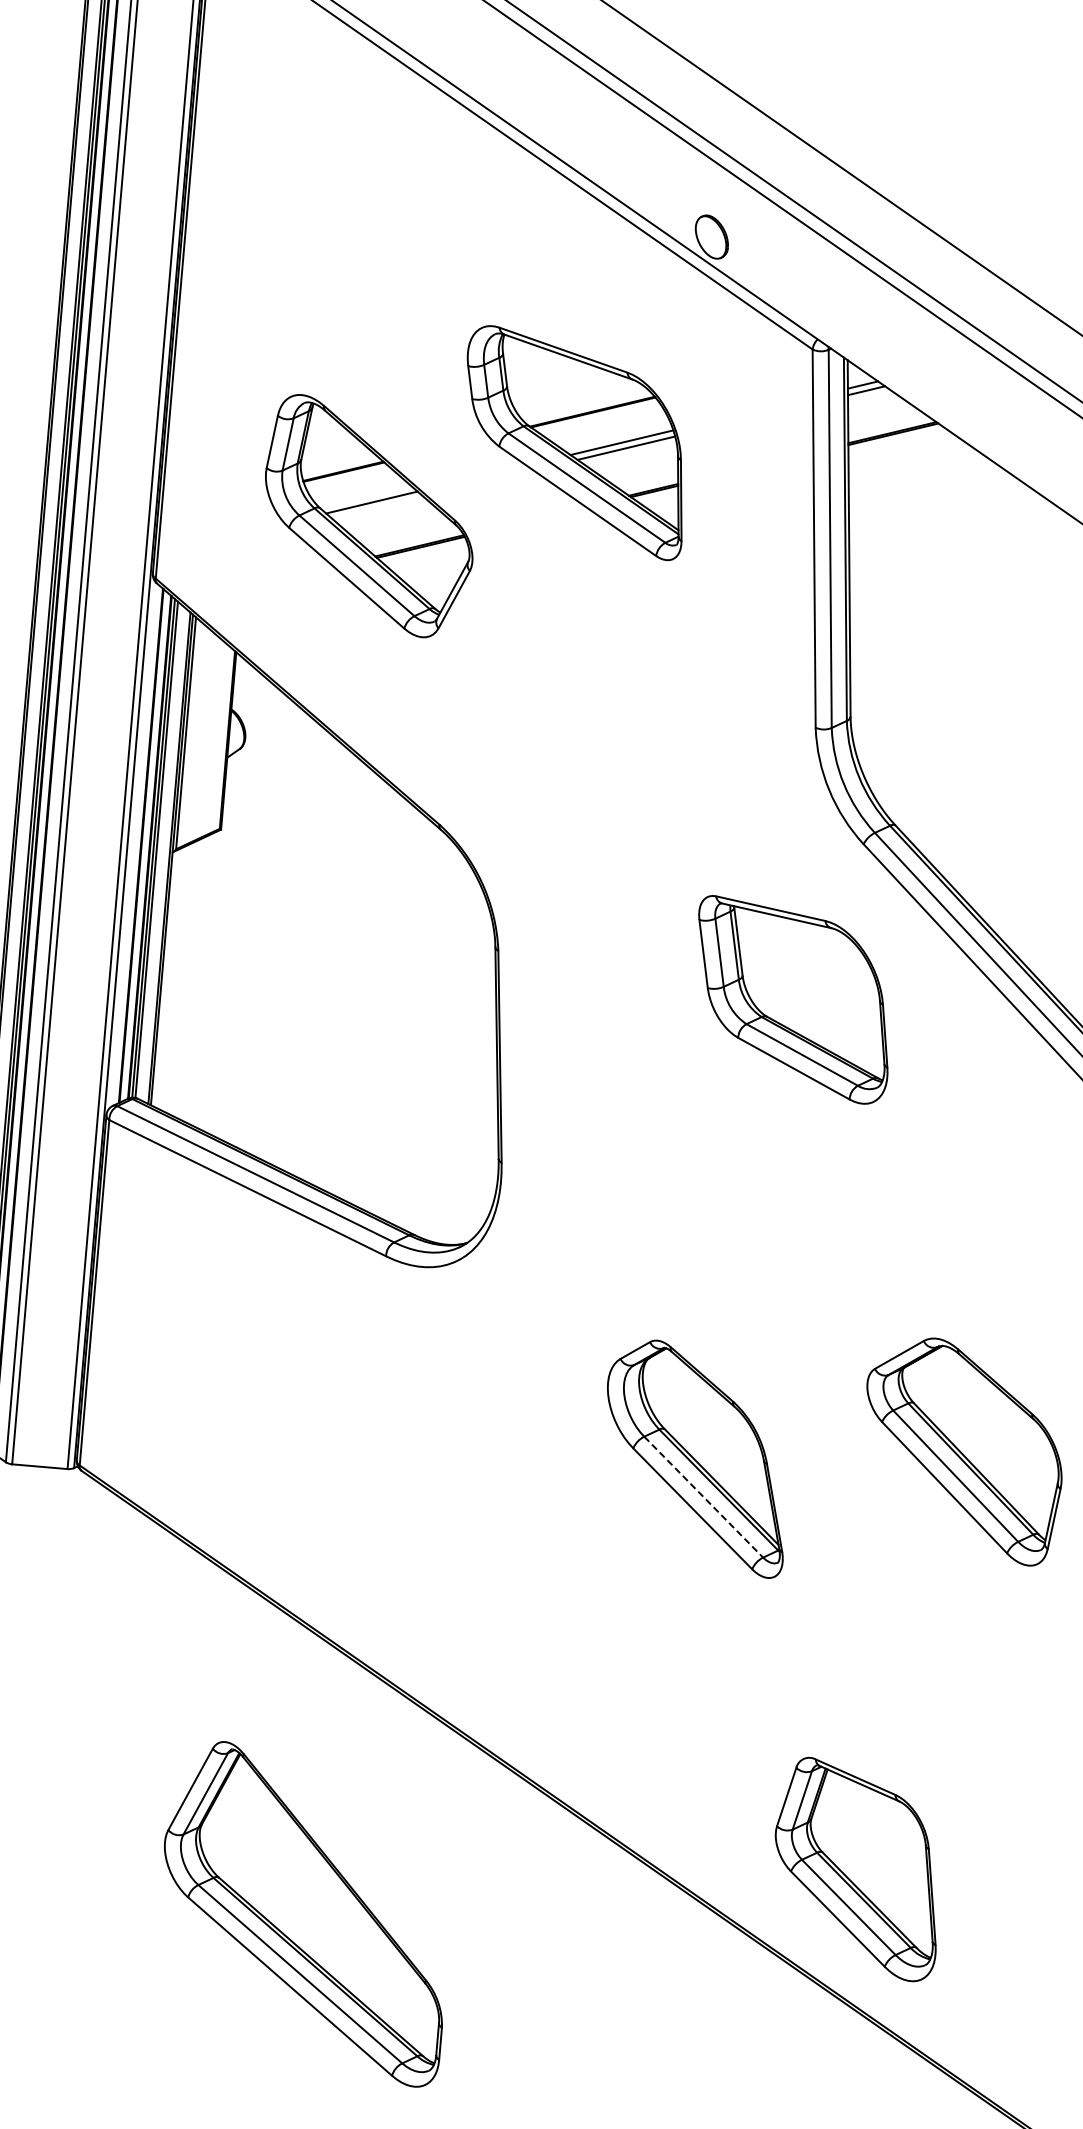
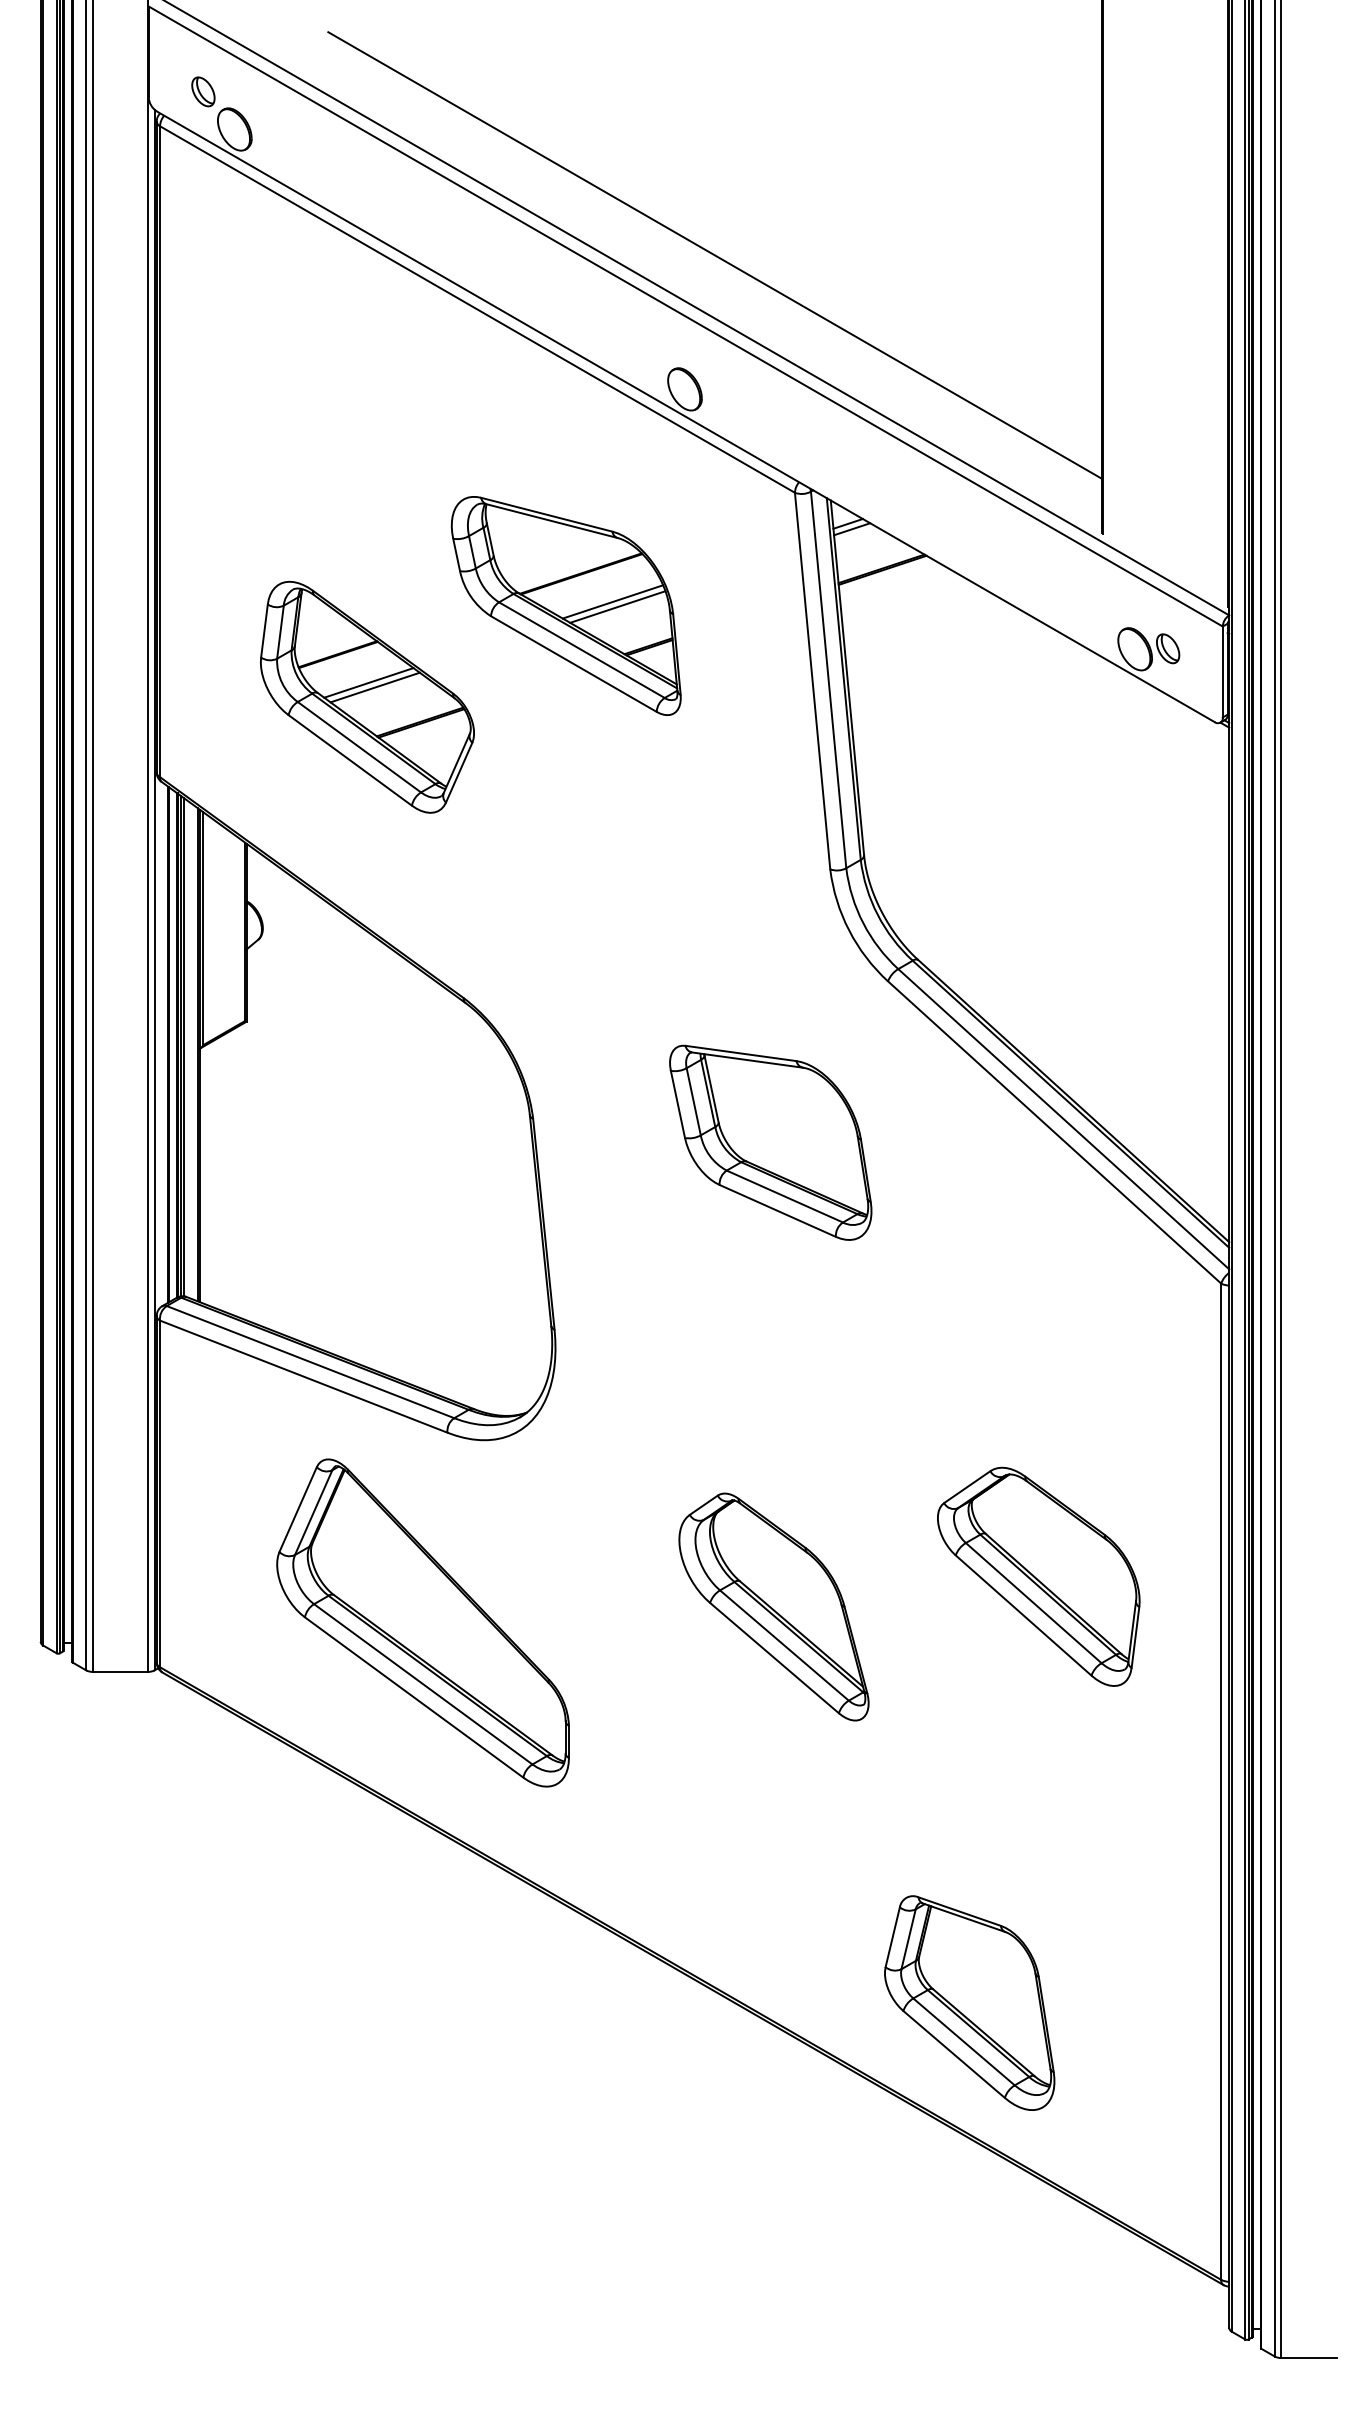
line: (377, 507) -> (374, 687), added
part: (792, 999) -> (770, 1142), moved
line: (703, 1497) -> (784, 1645), dashed -> solid
part: (304, 1912) -> (422, 1622), moved

